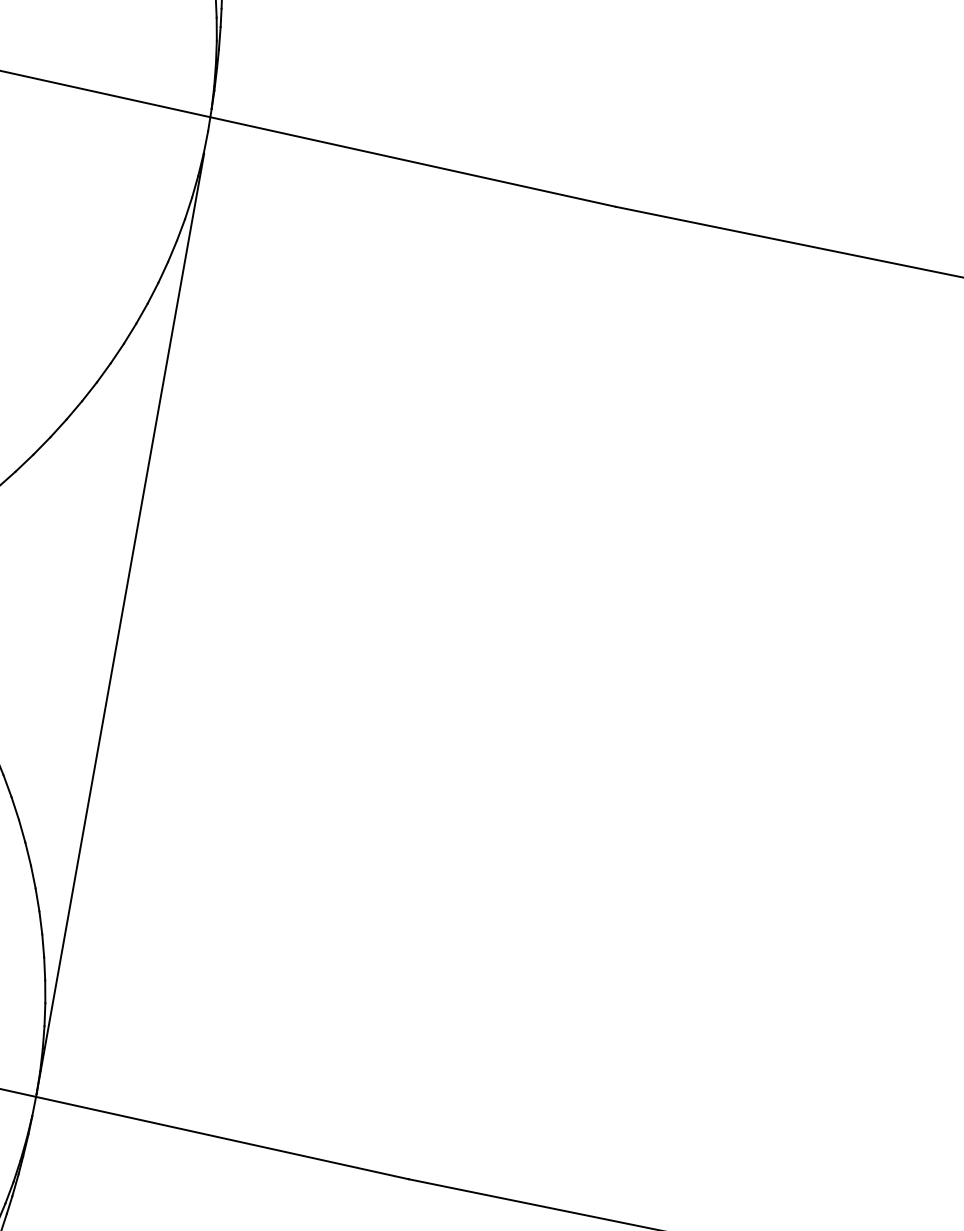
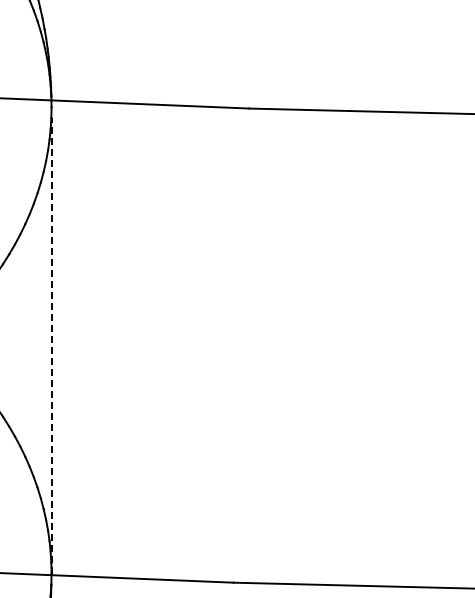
line: (120, 622) -> (51, 345), solid -> dashed

